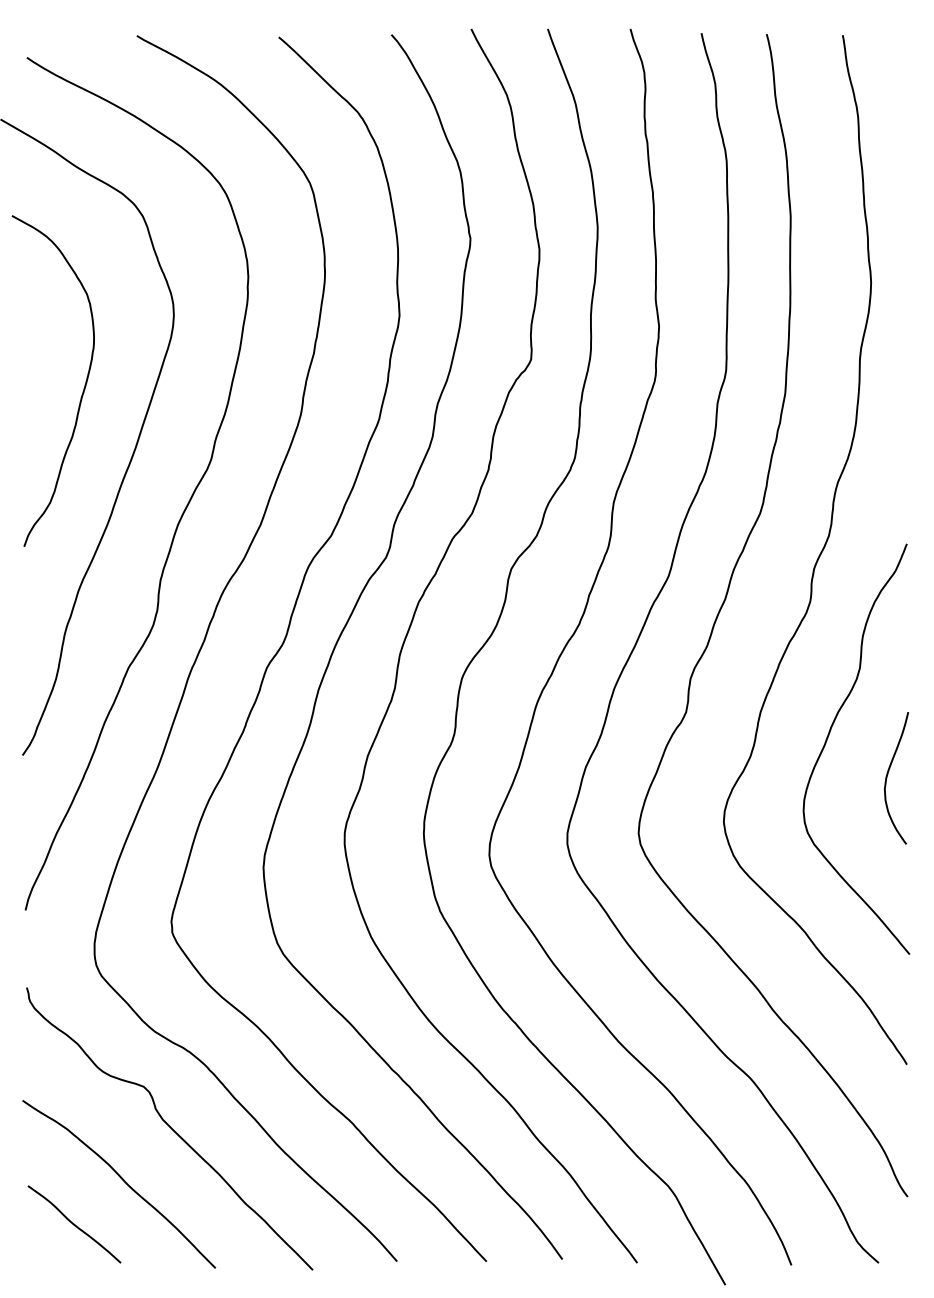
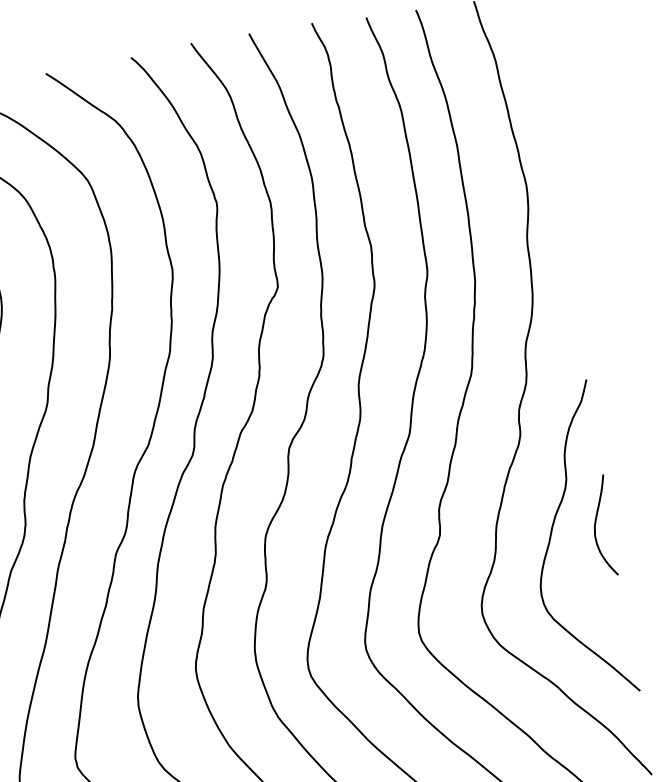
curve: (888, 774) -> (596, 524), moved

